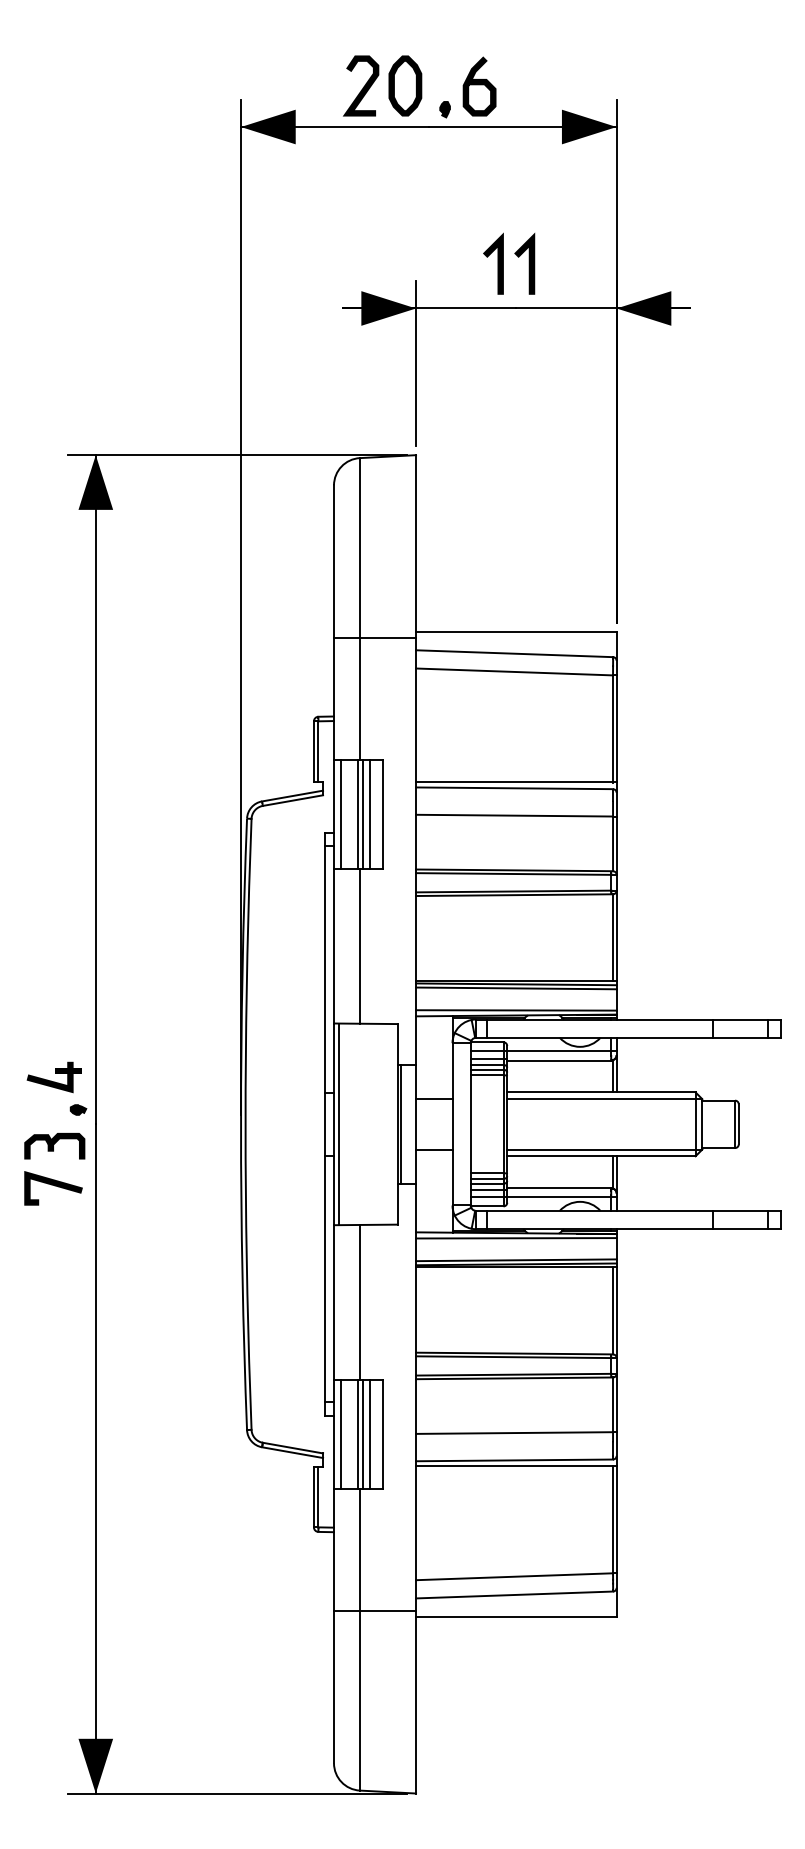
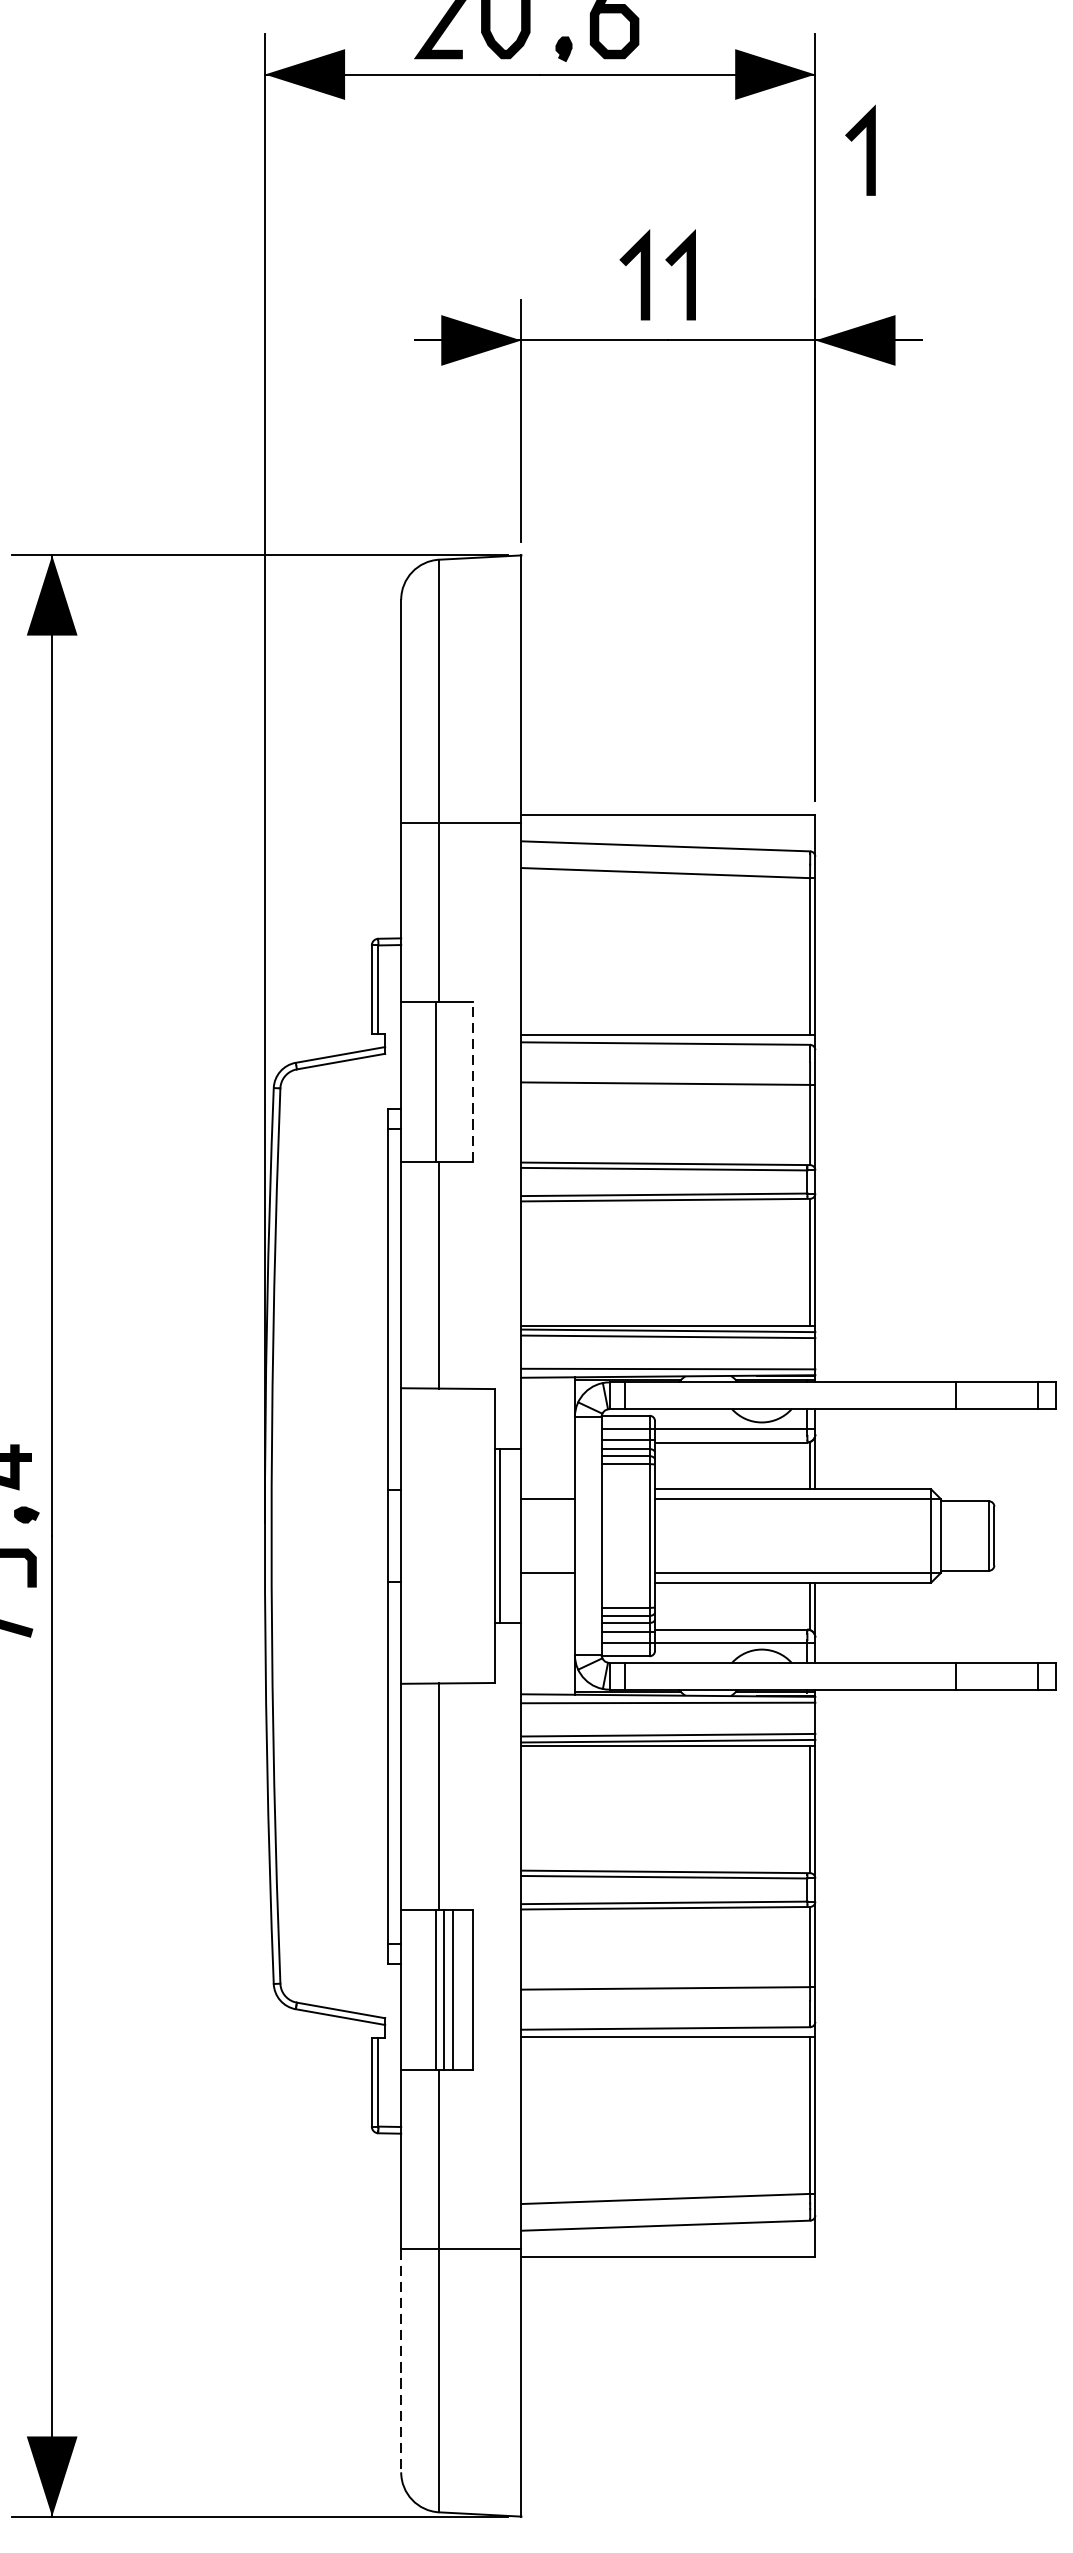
line: (651, 178) -> (866, 149), added
line: (340, 814) -> (410, 1081), removed
line: (363, 814) -> (444, 1081), removed
line: (369, 814) -> (453, 1081), removed
line: (383, 814) -> (473, 1081), solid -> dashed
line: (339, 1124) -> (409, 1536), removed
line: (340, 1434) -> (410, 1990), removed
line: (334, 1687) -> (401, 2361), solid -> dashed

